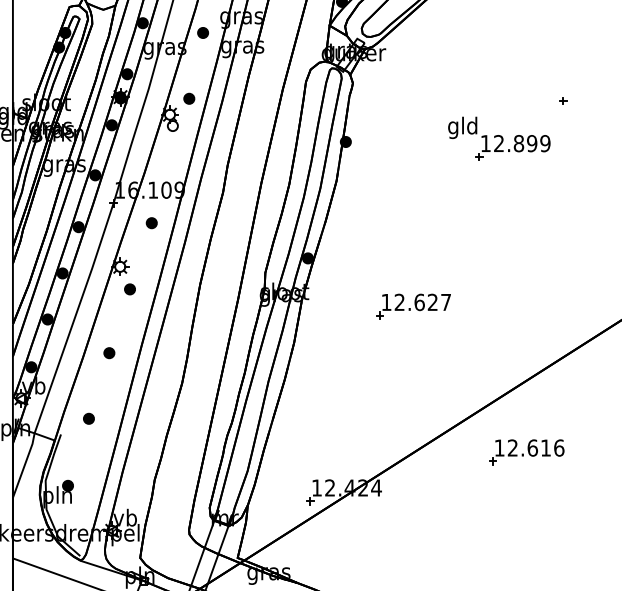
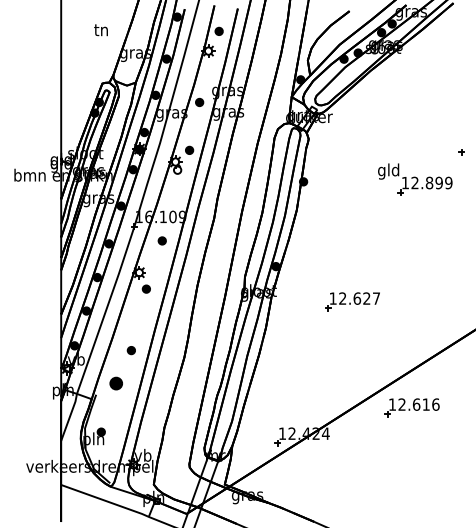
part: (108, 353) -> (130, 350), moved
part: (88, 417) -> (116, 382), size x1.6
part: (525, 451) -> (411, 407), moved

